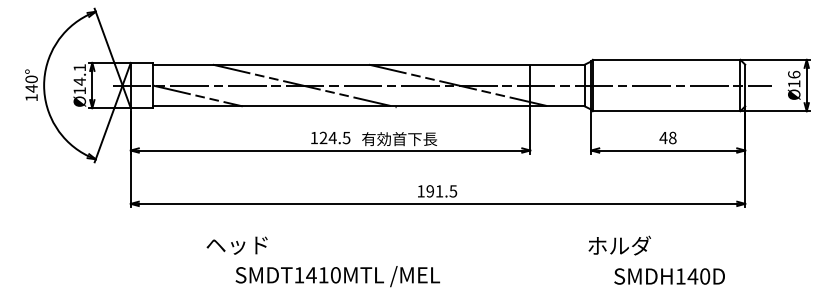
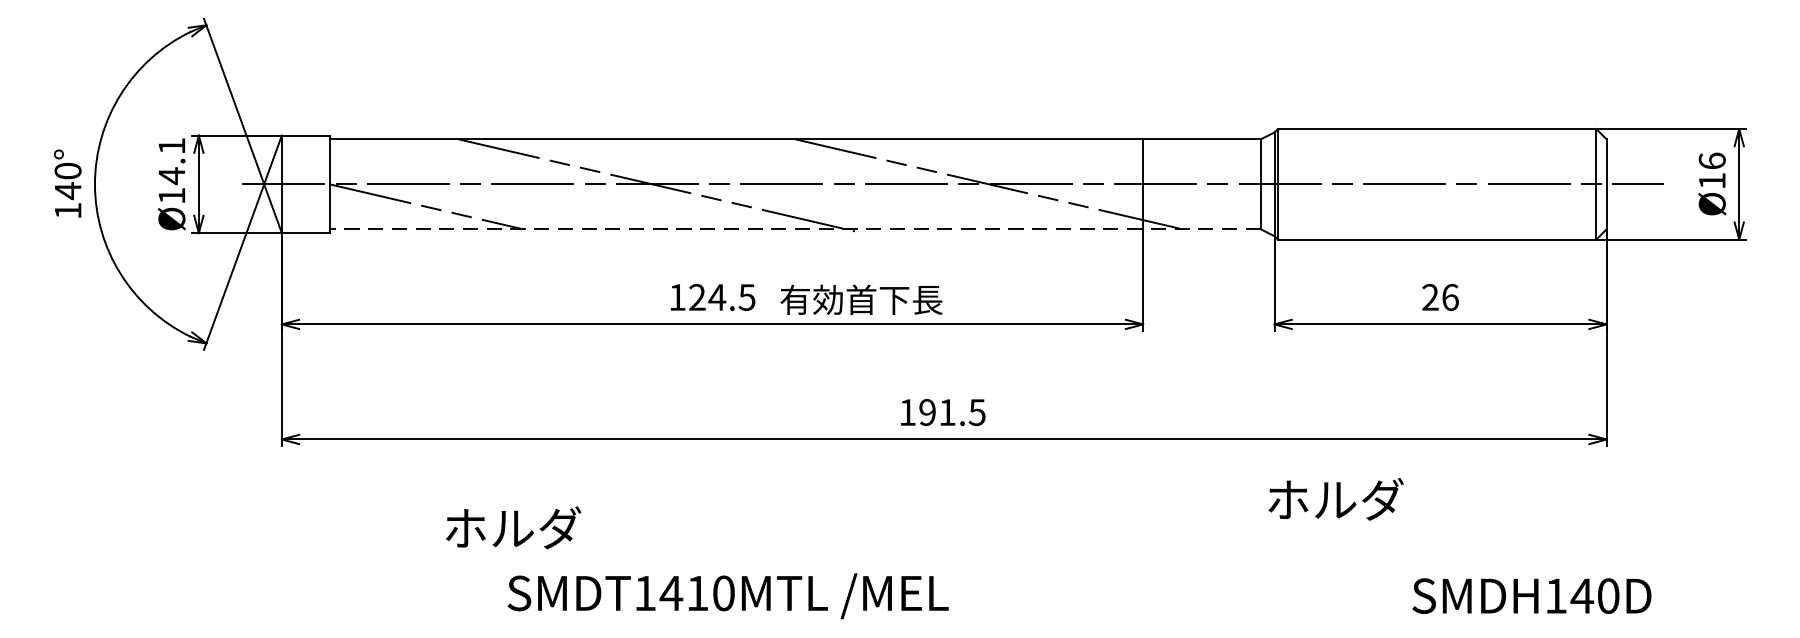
line: (369, 106) -> (796, 229), solid -> dashed
text: (667, 137) -> (1439, 296), 48 -> 26
text: (237, 244) -> (511, 527), ヘッド -> ホルダ
text: (619, 245) -> (1335, 499), moved
text: (669, 276) -> (1531, 596), moved

